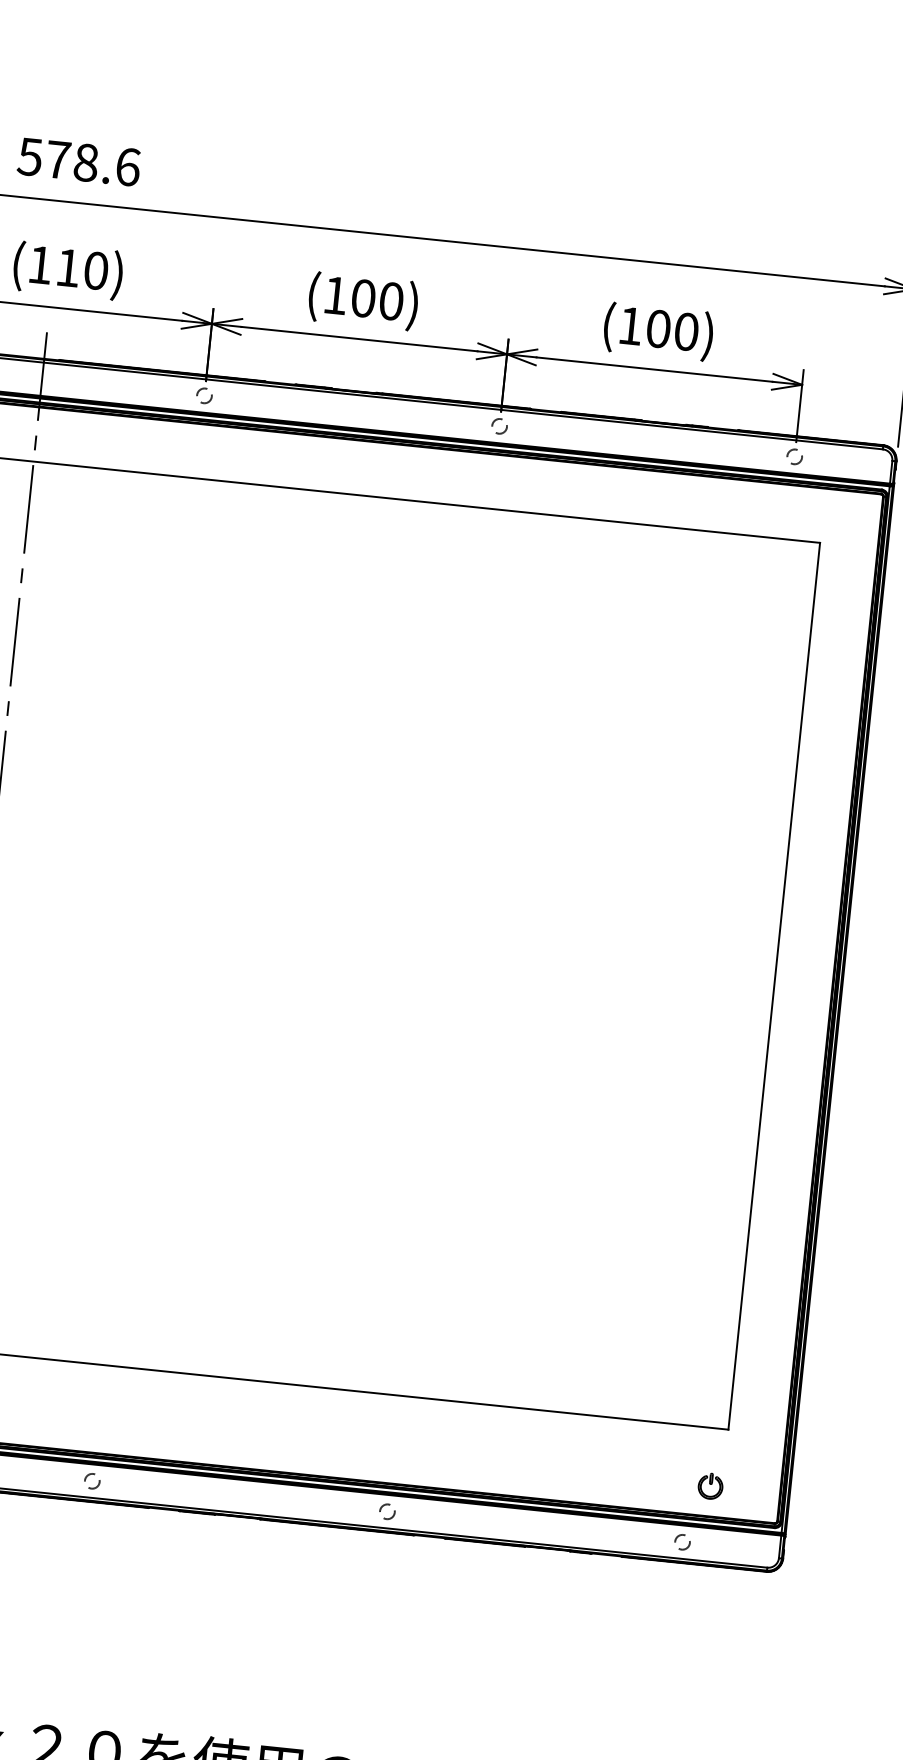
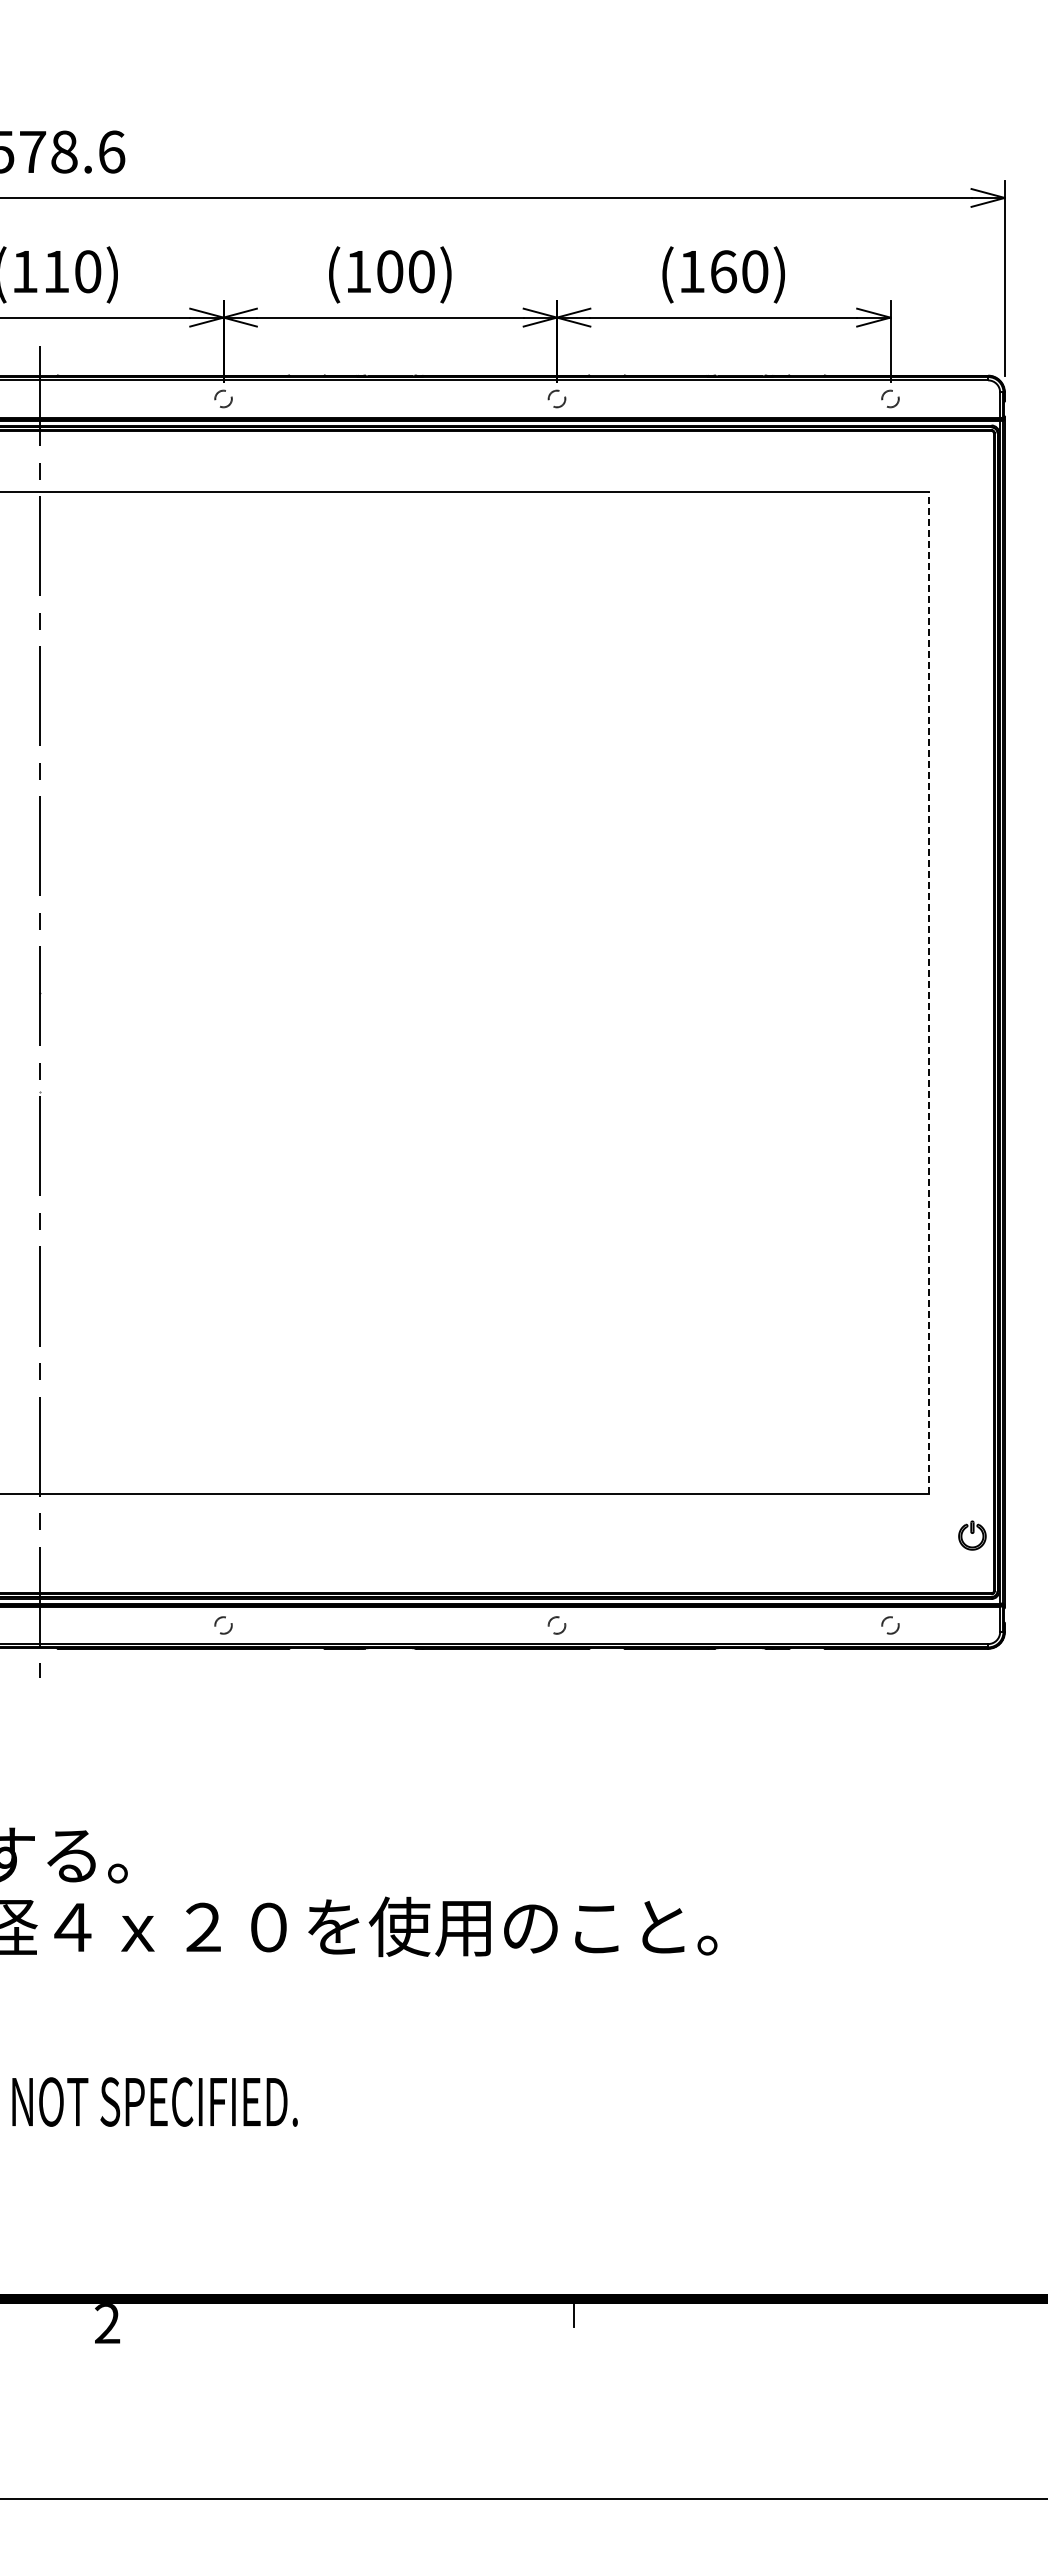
text: (658, 328) -> (723, 271), (100) -> (160)
line: (774, 985) -> (928, 992), solid -> dashed
part: (710, 1486) -> (972, 1535), moved

